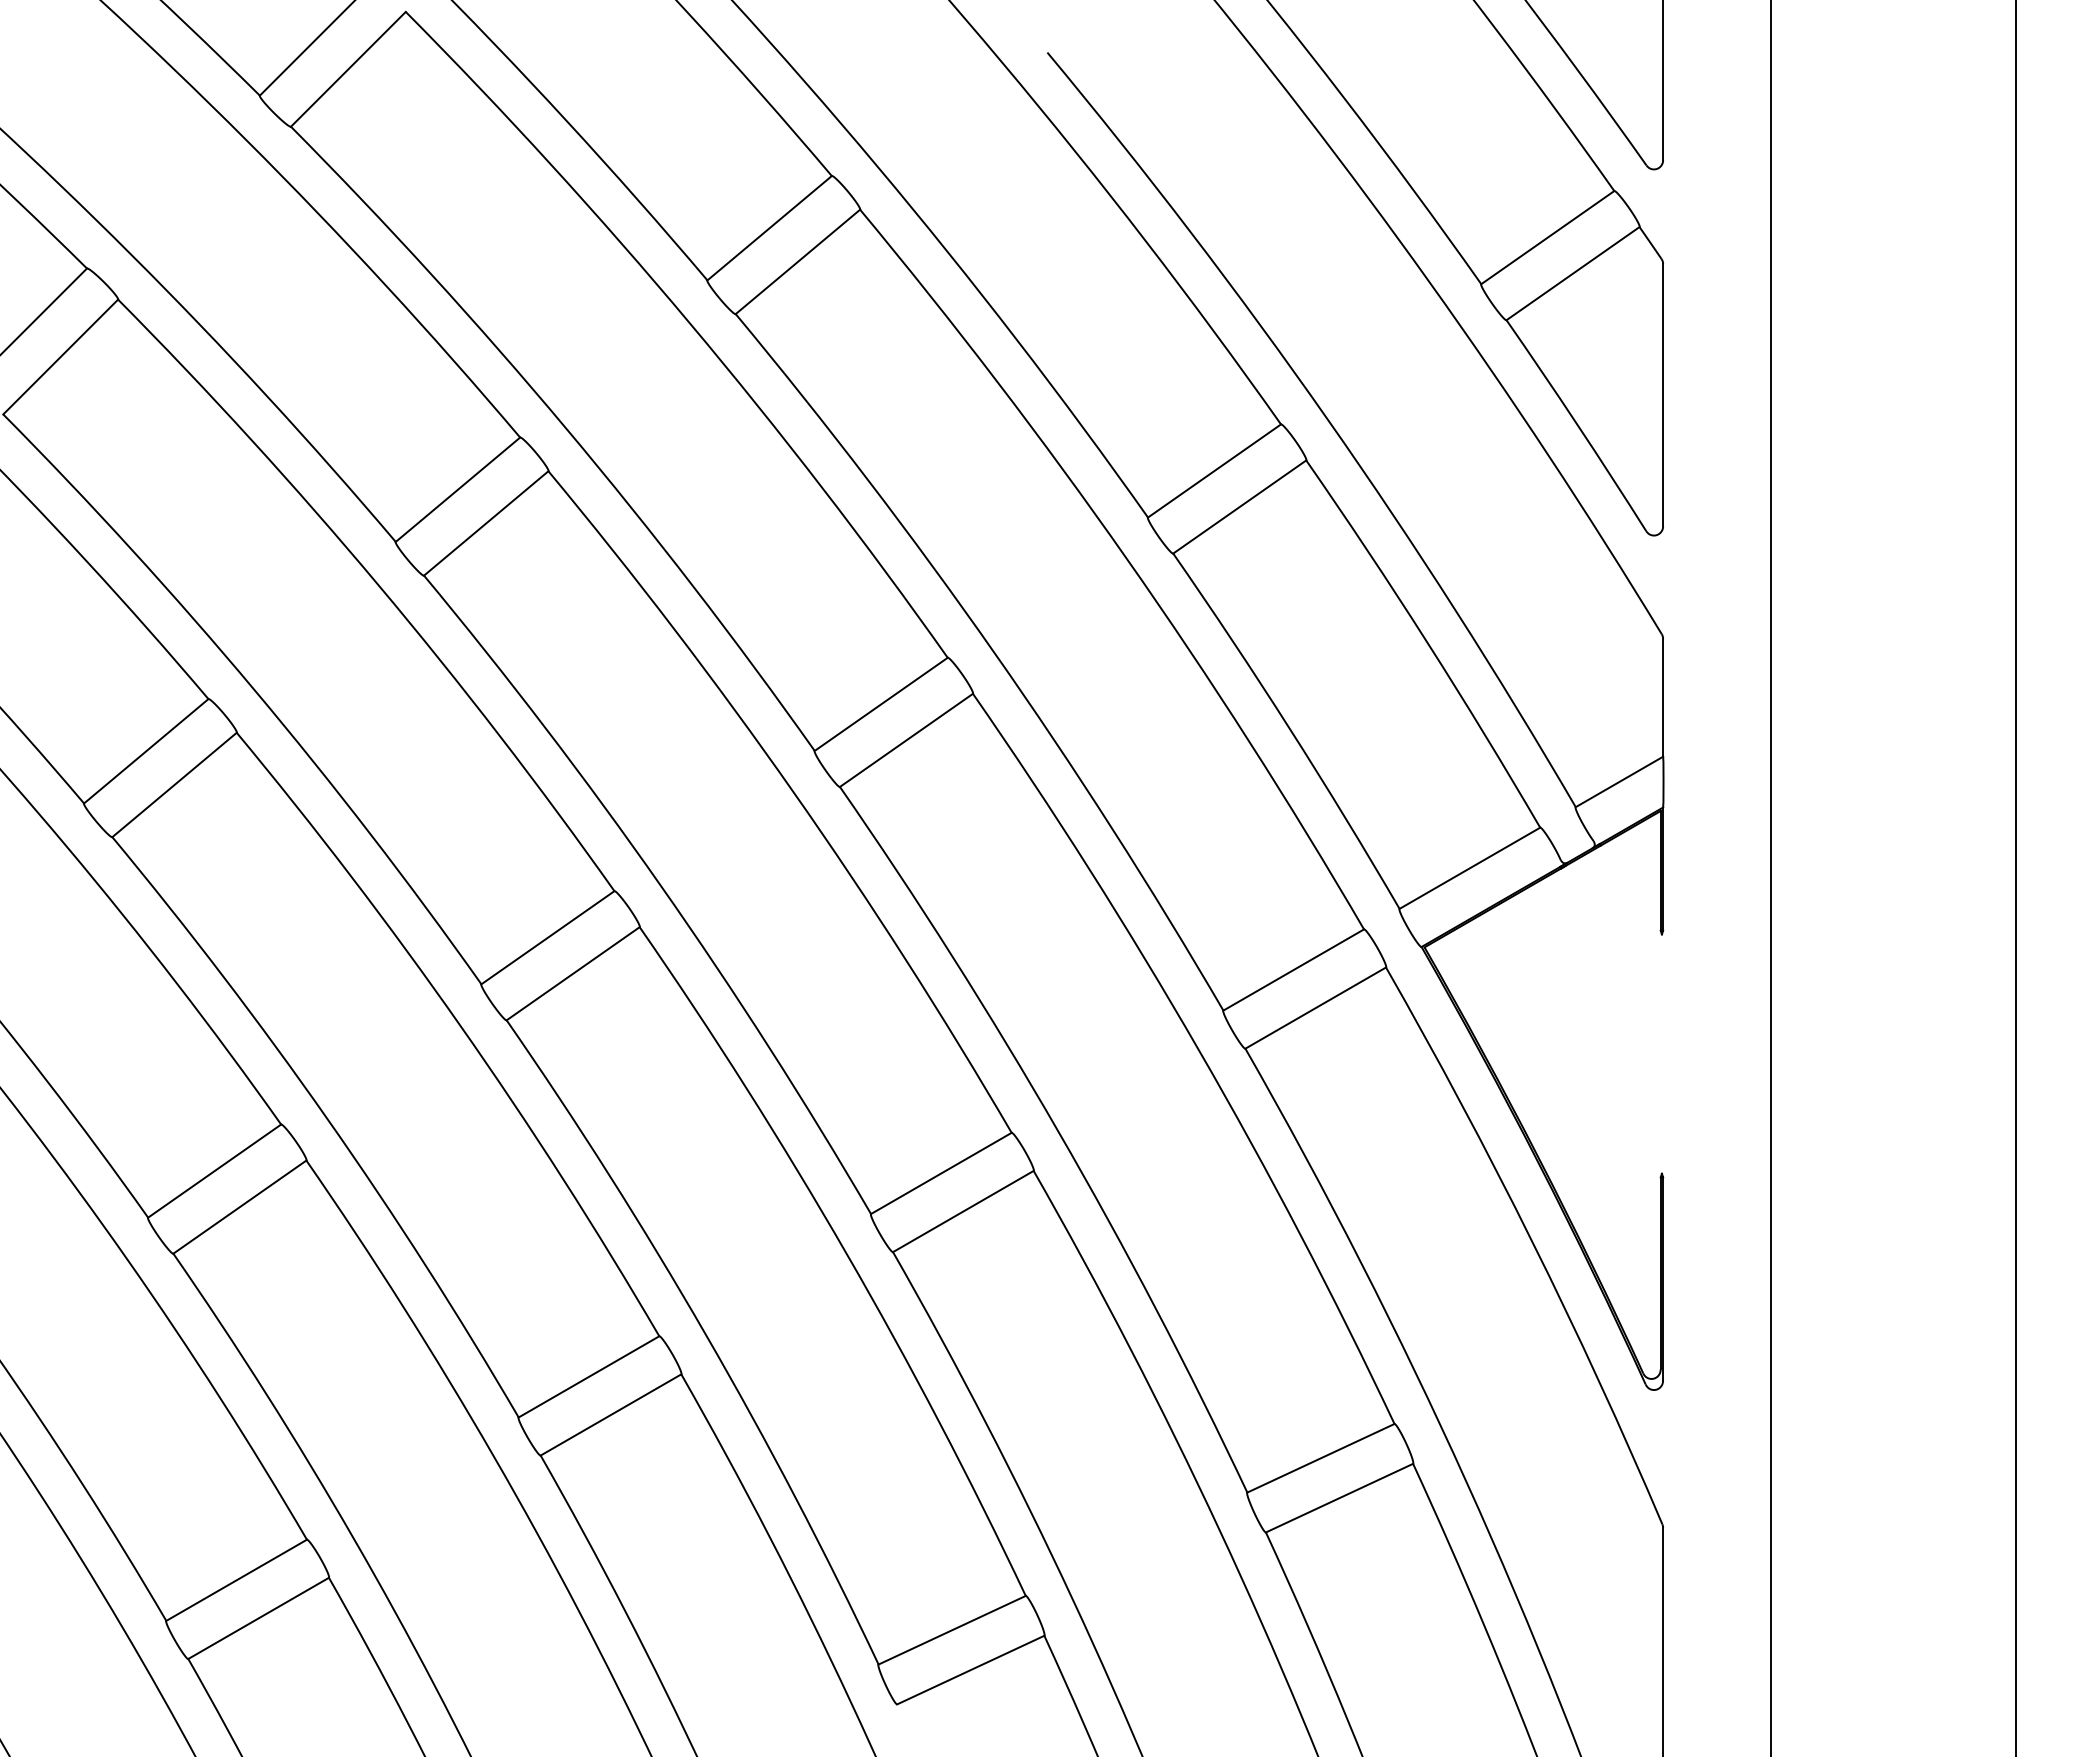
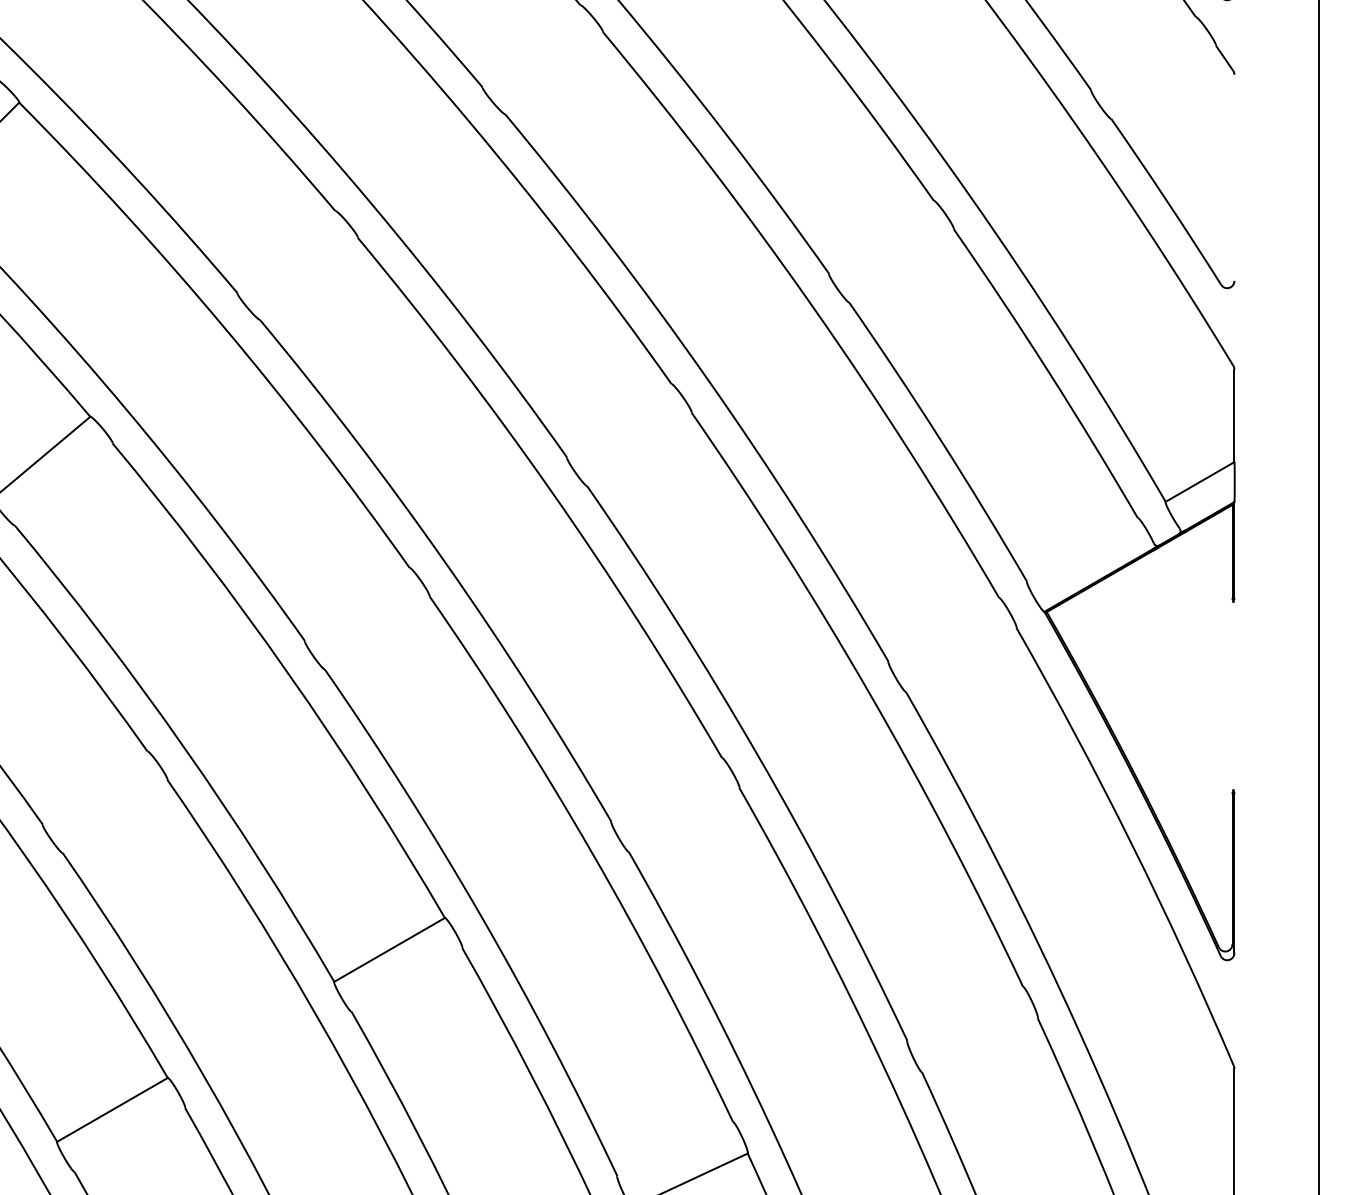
line: (769, 228) -> (531, 46), removed
line: (1547, 237) -> (1143, 53), removed
line: (797, 261) -> (553, 72), removed
line: (1572, 273) -> (1163, 82), removed
line: (1663, 395) -> (1234, 178), removed
line: (1214, 470) -> (881, 237), removed
line: (457, 489) -> (286, 251), removed
line: (1239, 506) -> (901, 265), removed
line: (486, 523) -> (308, 278), removed
line: (880, 703) -> (618, 420), removed
line: (905, 739) -> (638, 448), removed
line: (174, 784) -> (63, 484), removed
line: (1469, 867) -> (1082, 549), removed
line: (547, 937) -> (356, 604), removed
line: (1293, 969) -> (943, 629), removed
line: (572, 973) -> (376, 632), removed
line: (1315, 1007) -> (960, 659), removed
line: (214, 1170) -> (95, 787), removed
line: (941, 1173) -> (666, 789), removed
line: (239, 1206) -> (114, 815), removed
line: (963, 1211) -> (684, 819), removed
line: (610, 1414) -> (406, 979), removed
line: (1320, 1457) -> (964, 1013), removed
line: (1339, 1497) -> (979, 1044), removed
line: (258, 1618) -> (129, 1139), removed
line: (951, 1629) -> (674, 1148), removed

